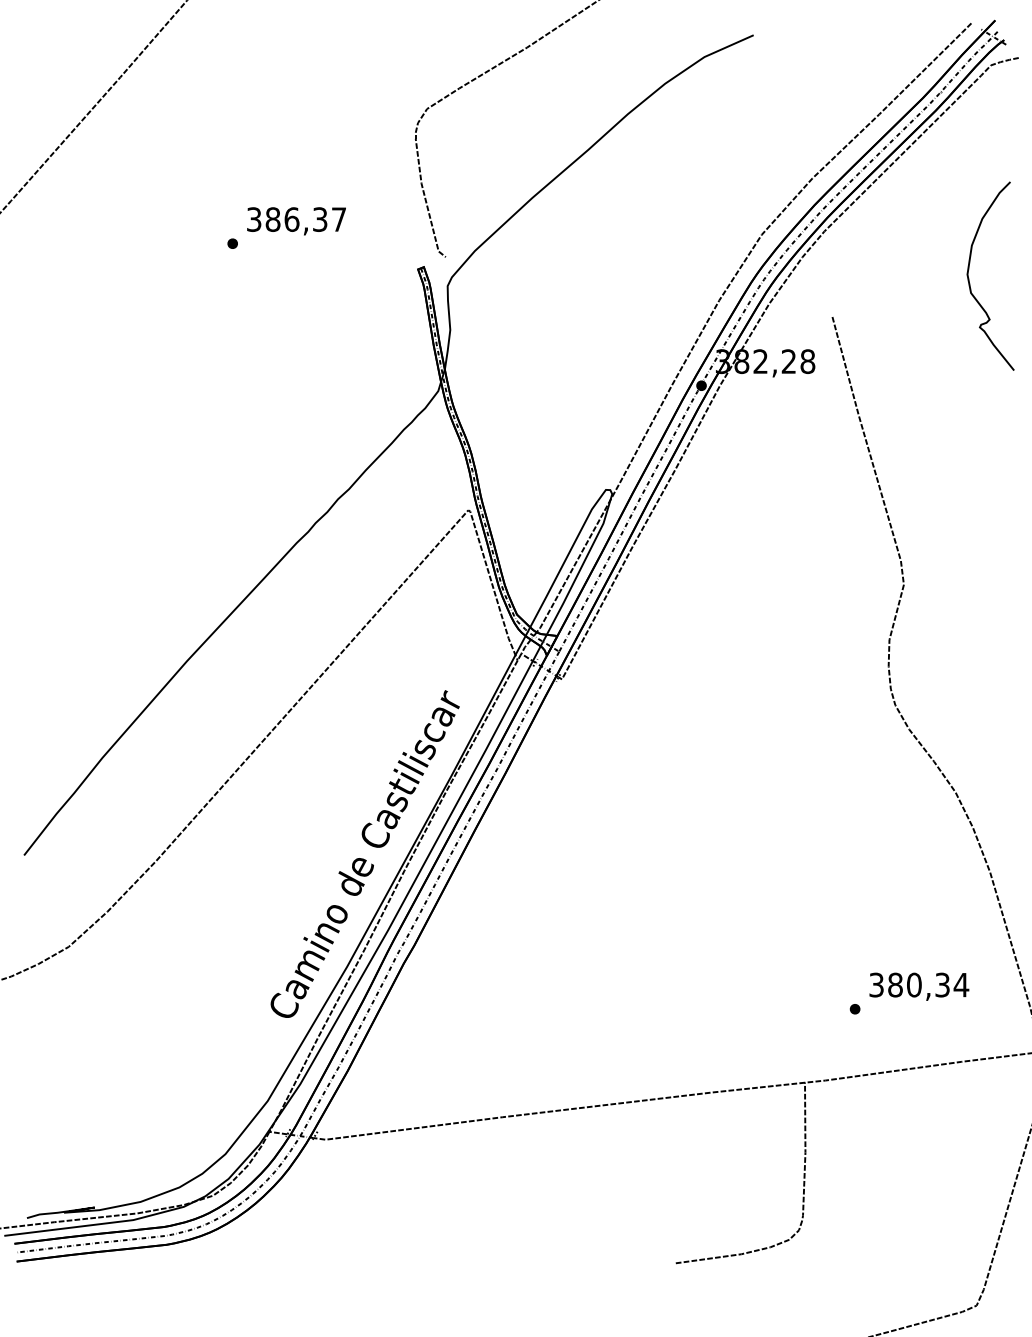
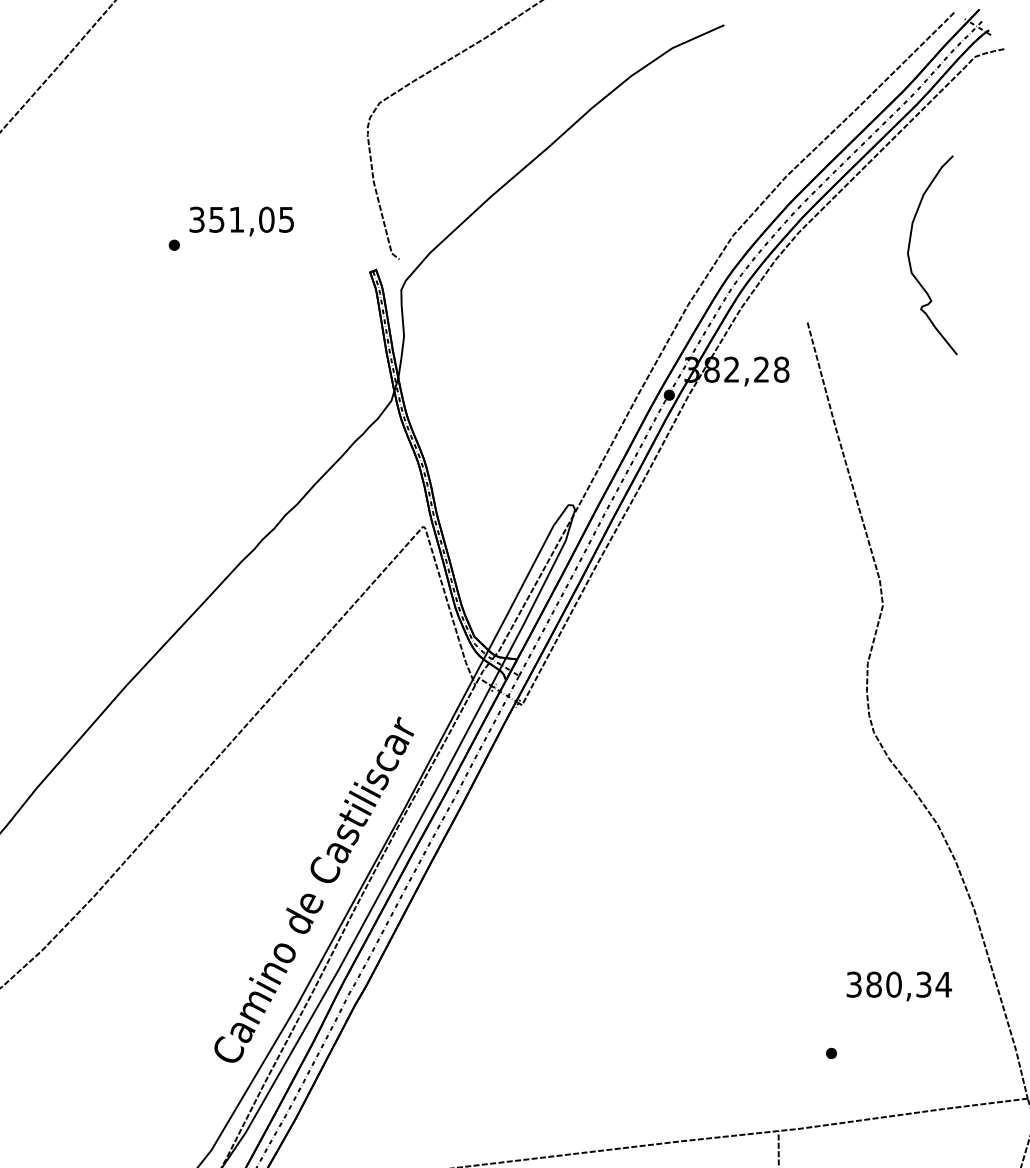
text: (305, 219) -> (251, 219), 386,37 -> 351,05
curve: (969, 278) -> (910, 257), moved
text: (919, 986) -> (899, 986), moved

